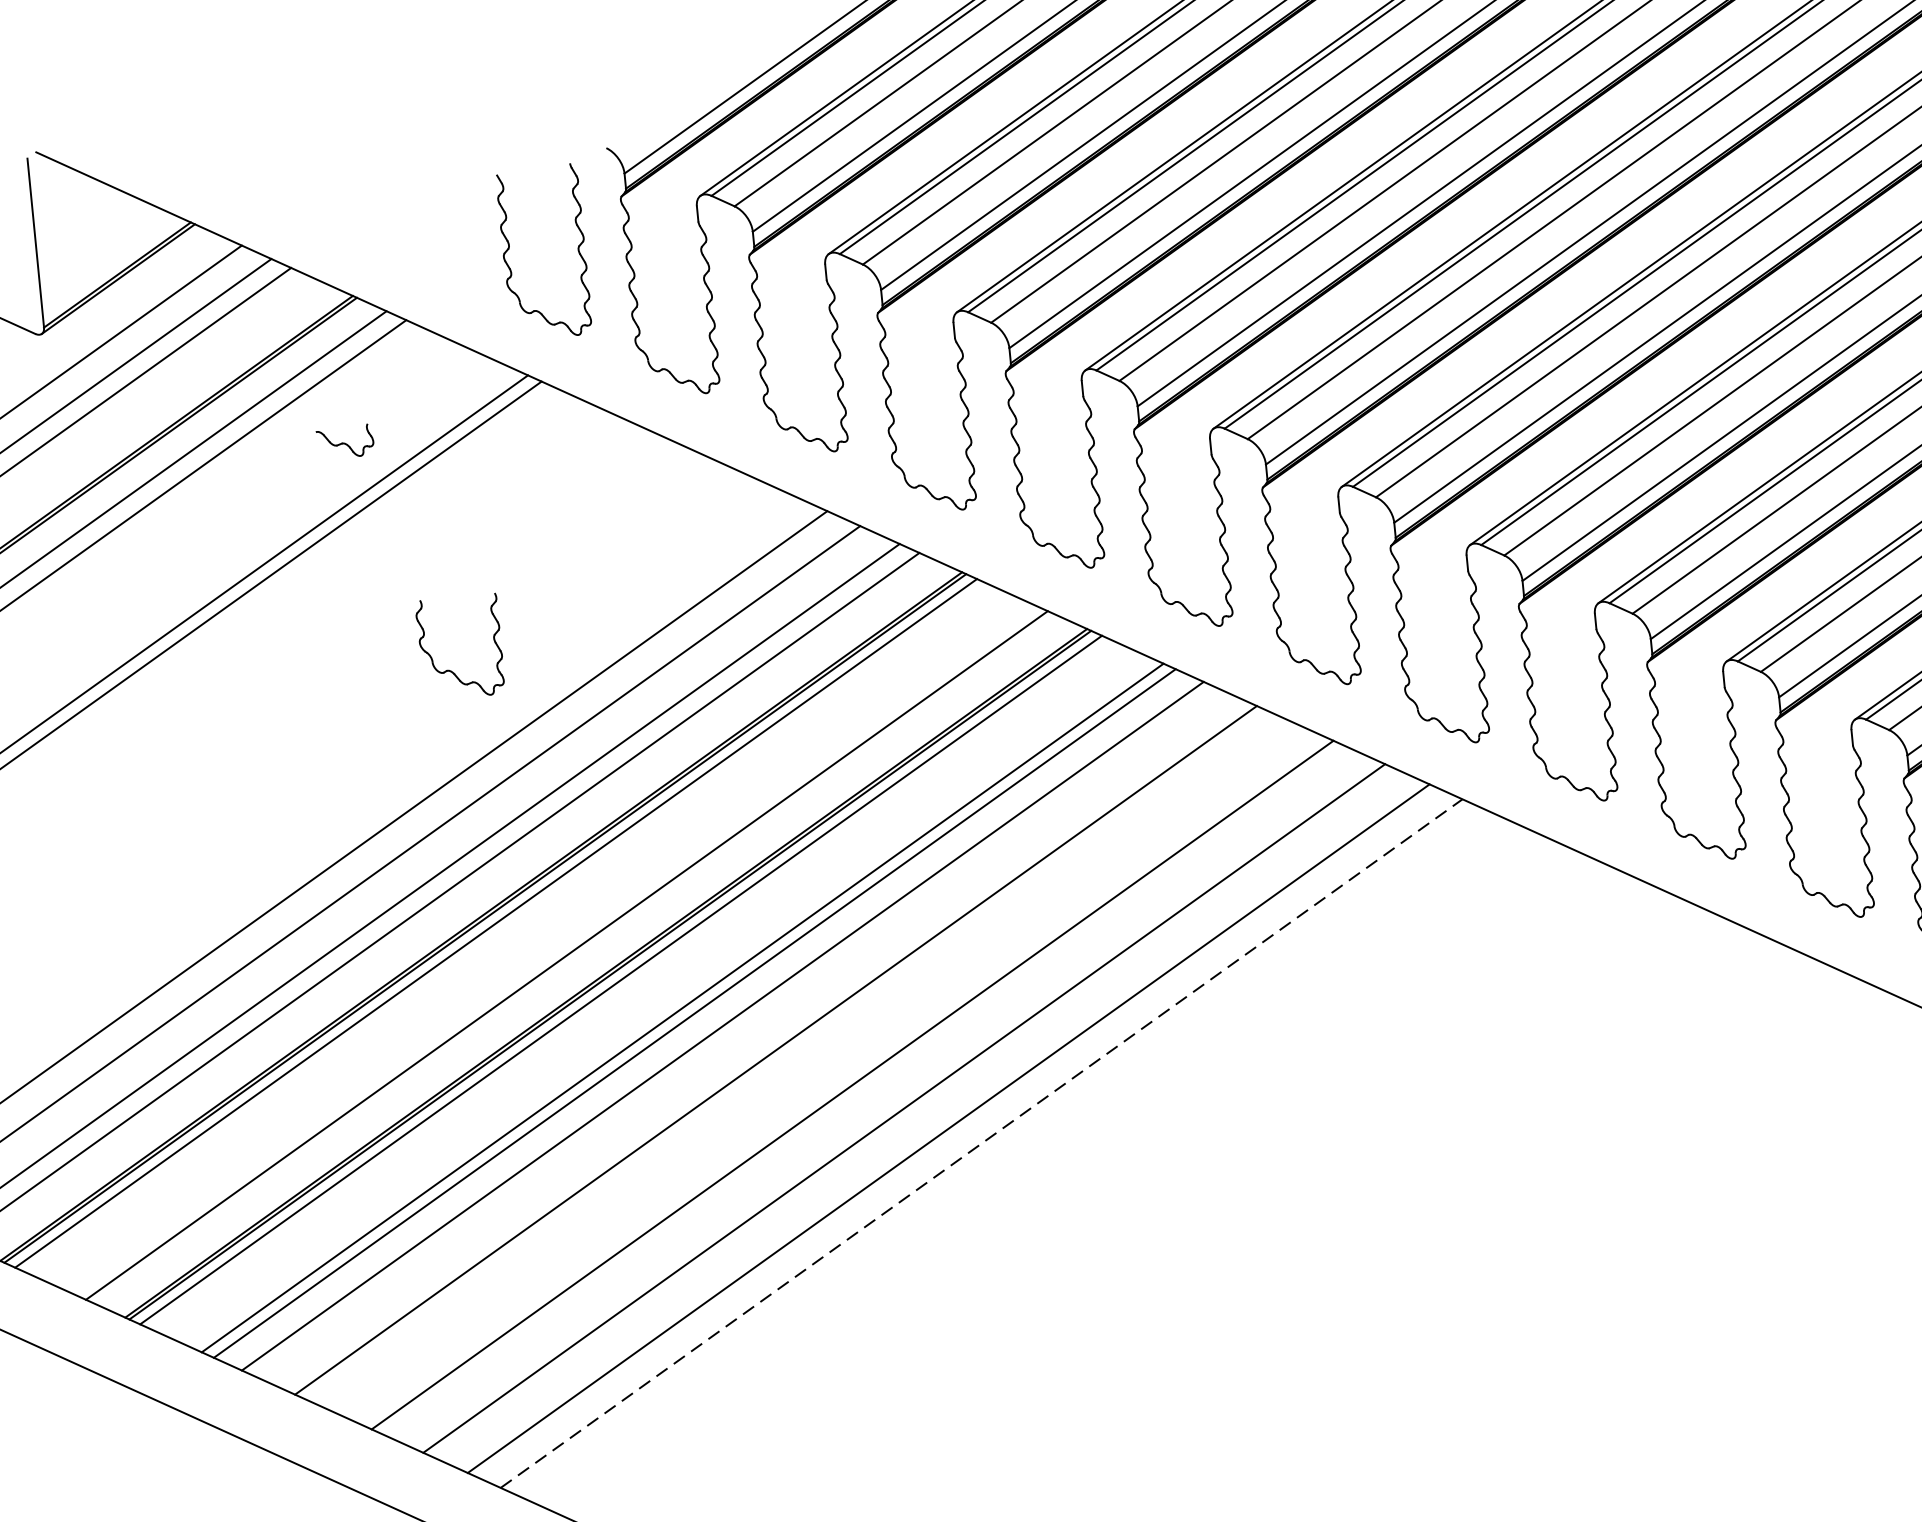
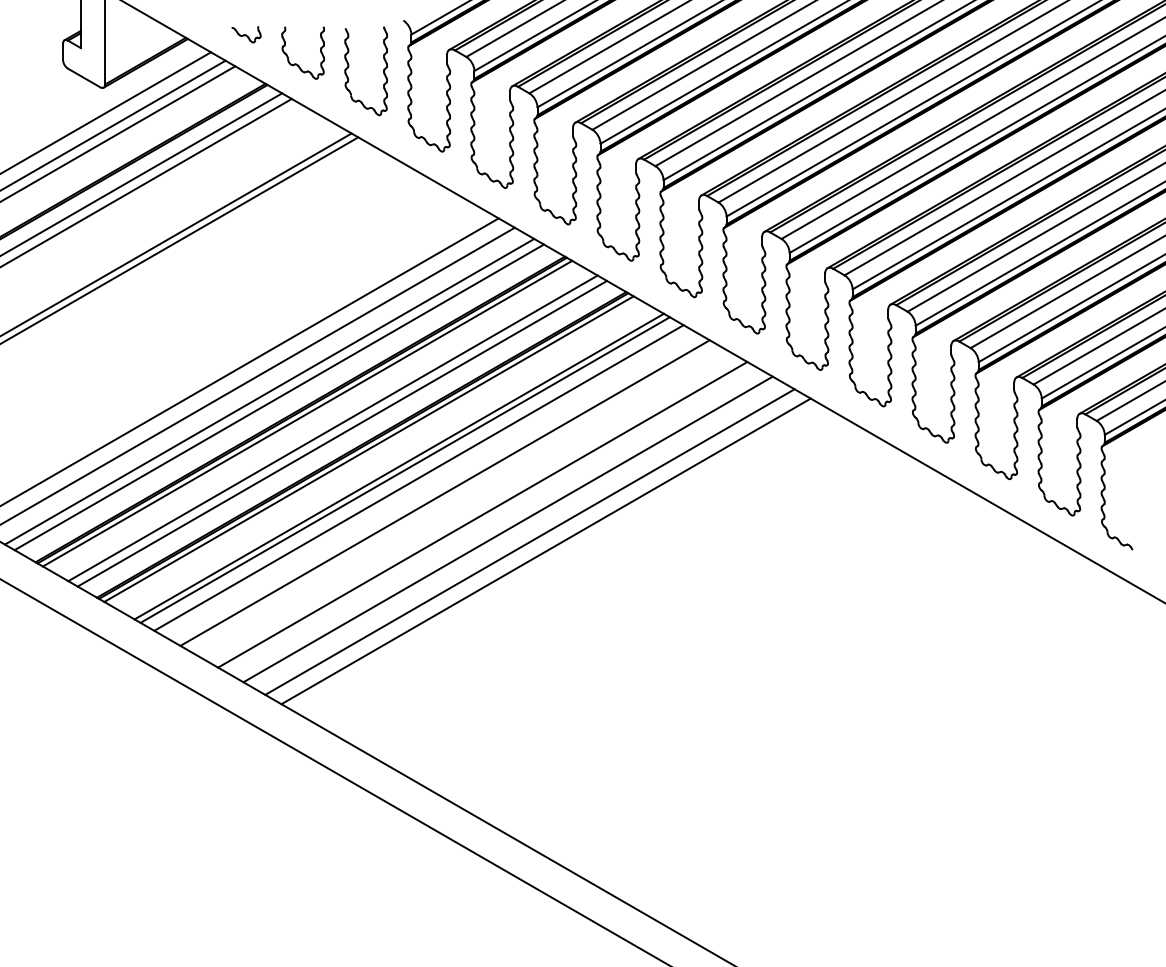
part: (345, 441) -> (246, 34), moved
part: (449, 668) -> (296, 63), moved
line: (546, 947) -> (332, 428), added
line: (982, 1143) -> (546, 551), dashed -> solid

